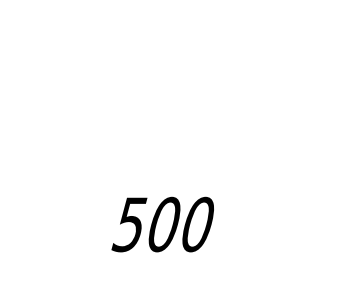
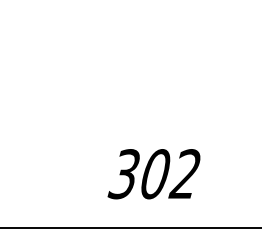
text: (162, 224) -> (153, 174), 500 -> 302

